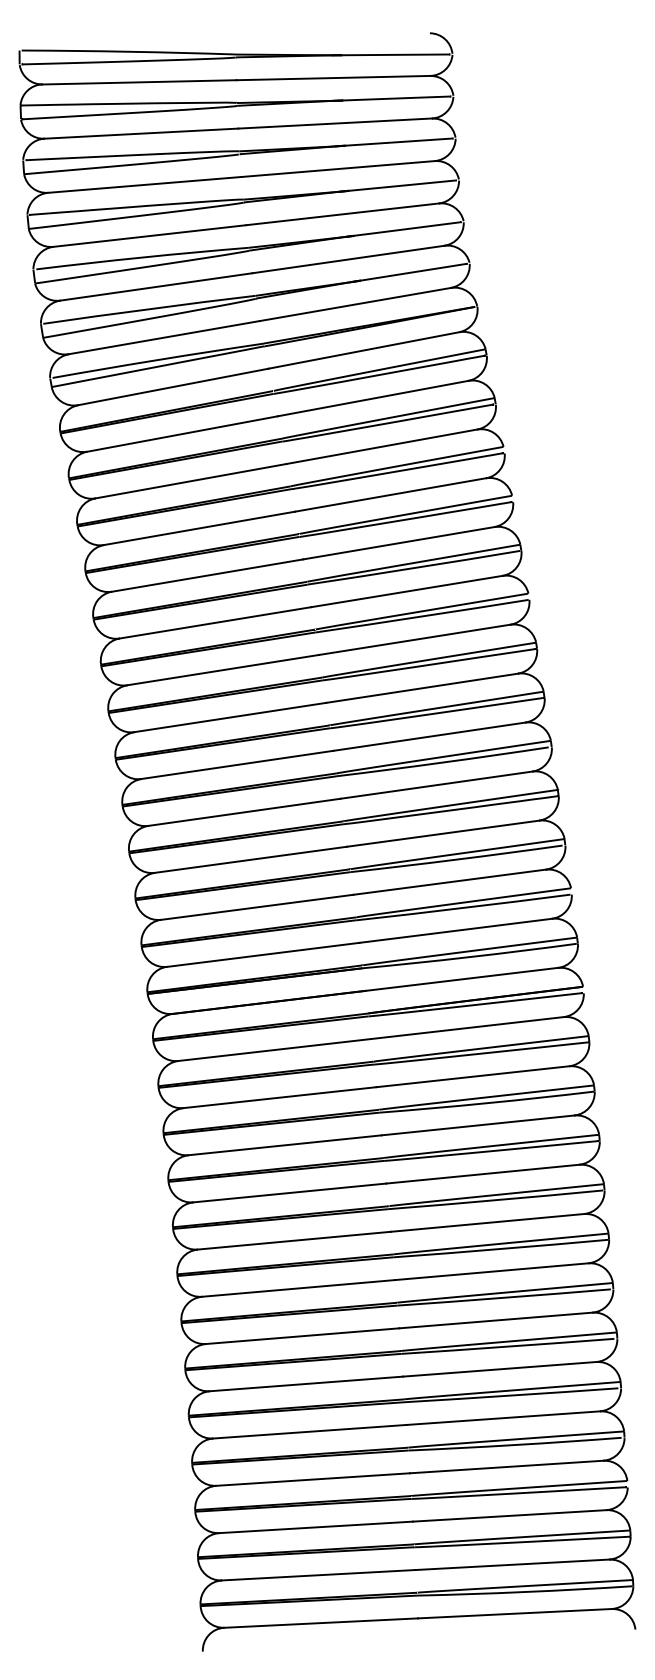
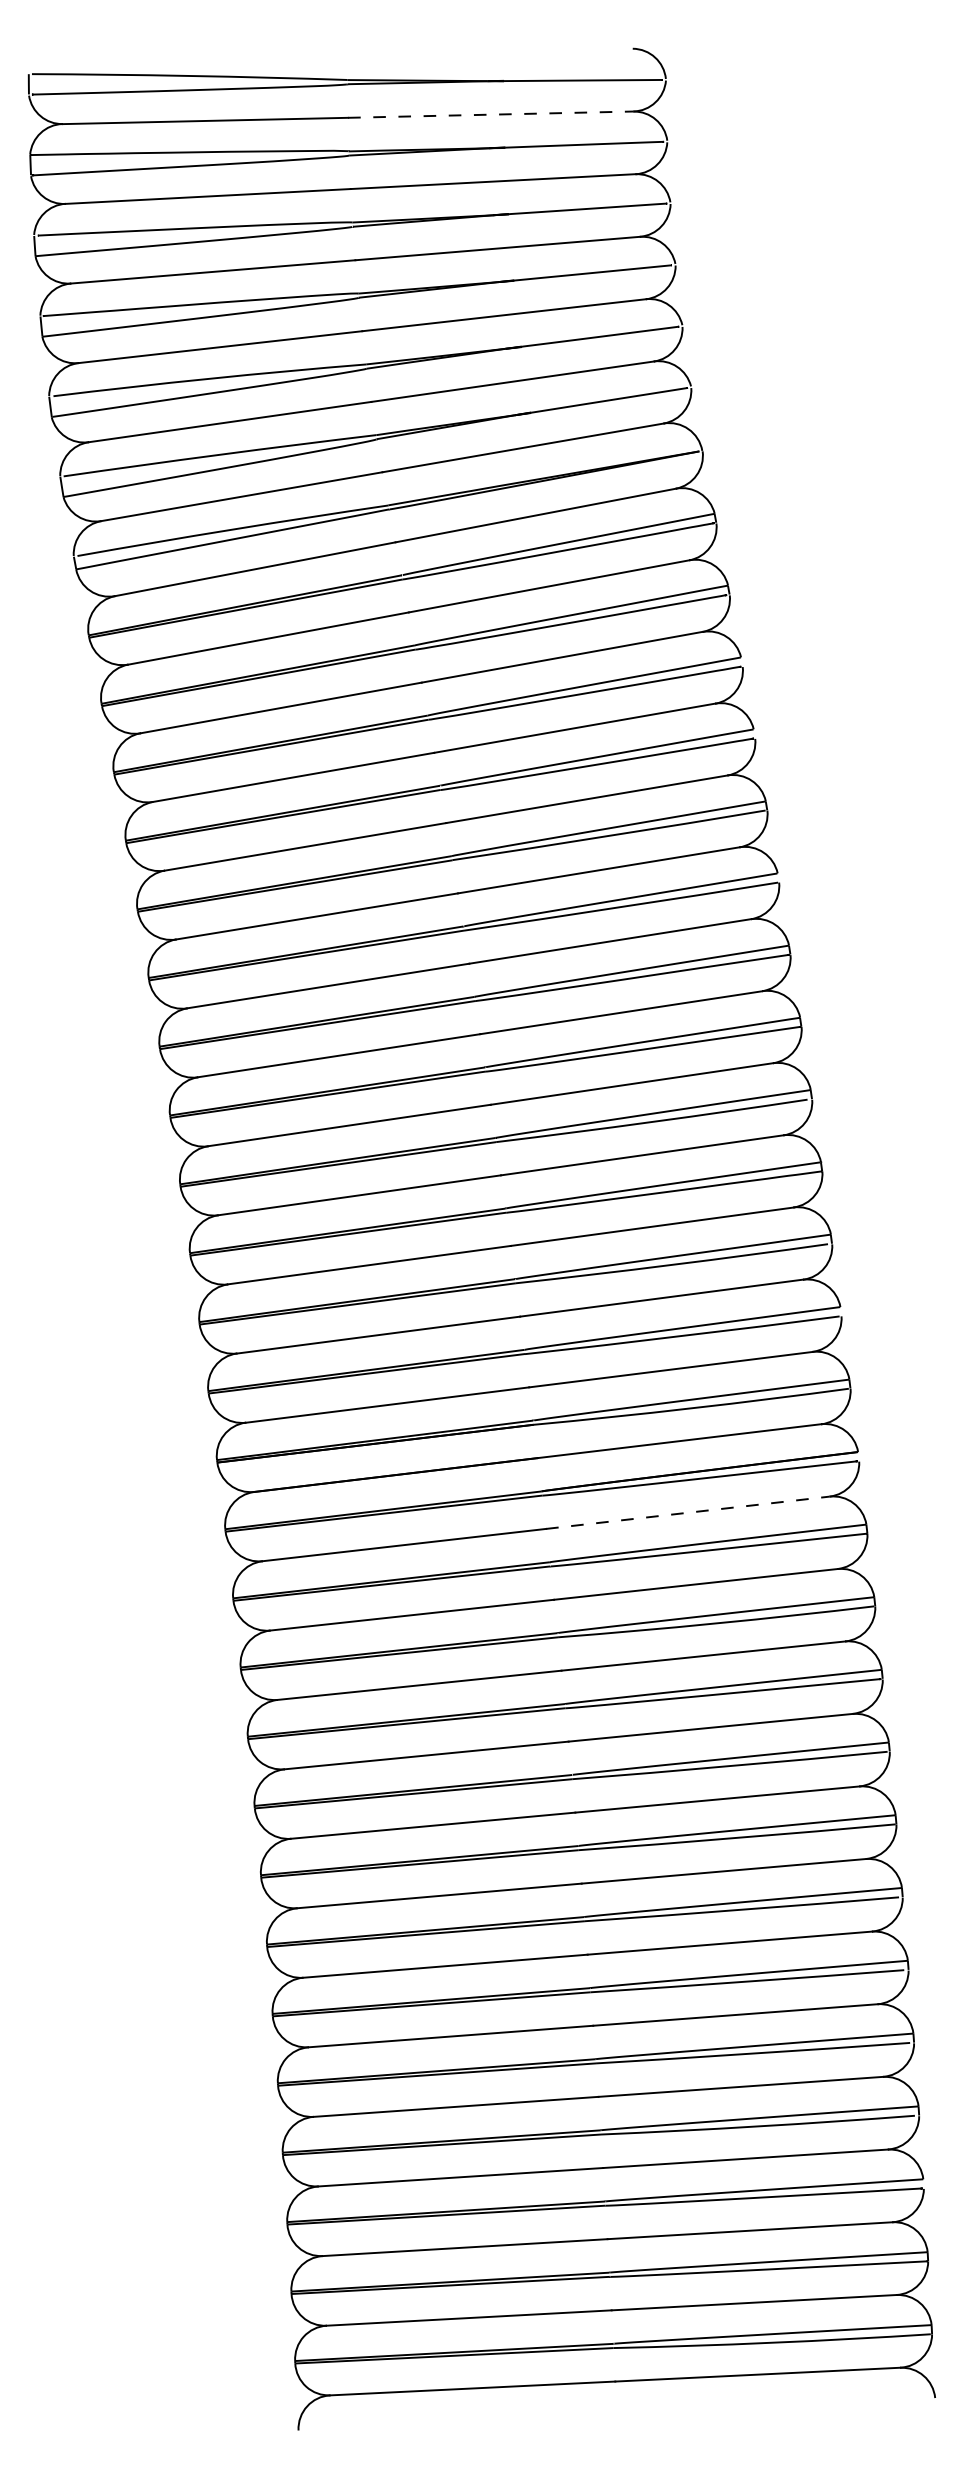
line: (333, 78) -> (490, 115), solid -> dashed
line: (467, 1028) -> (688, 1513), solid -> dashed

